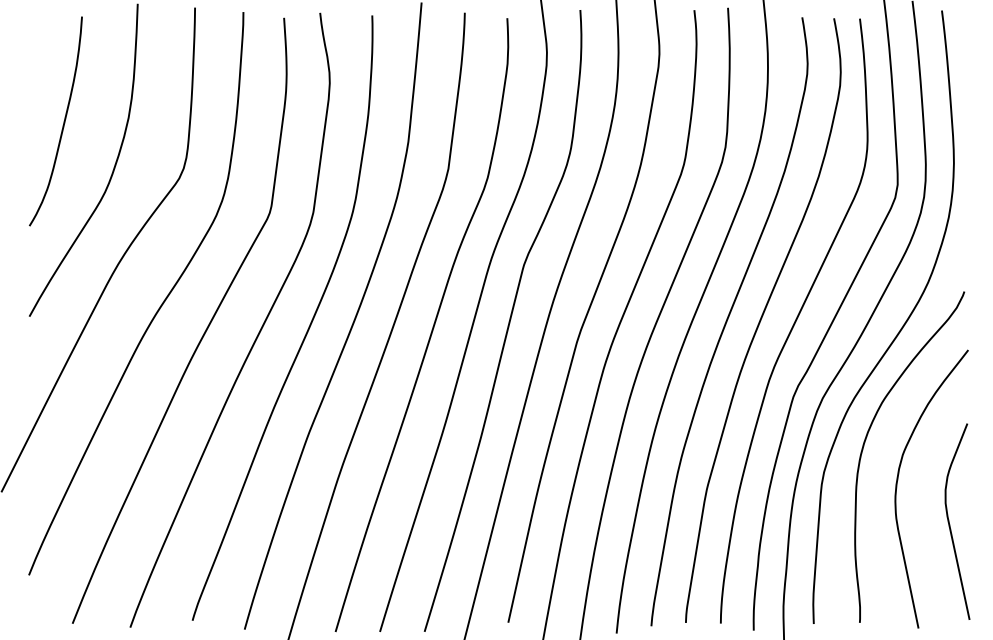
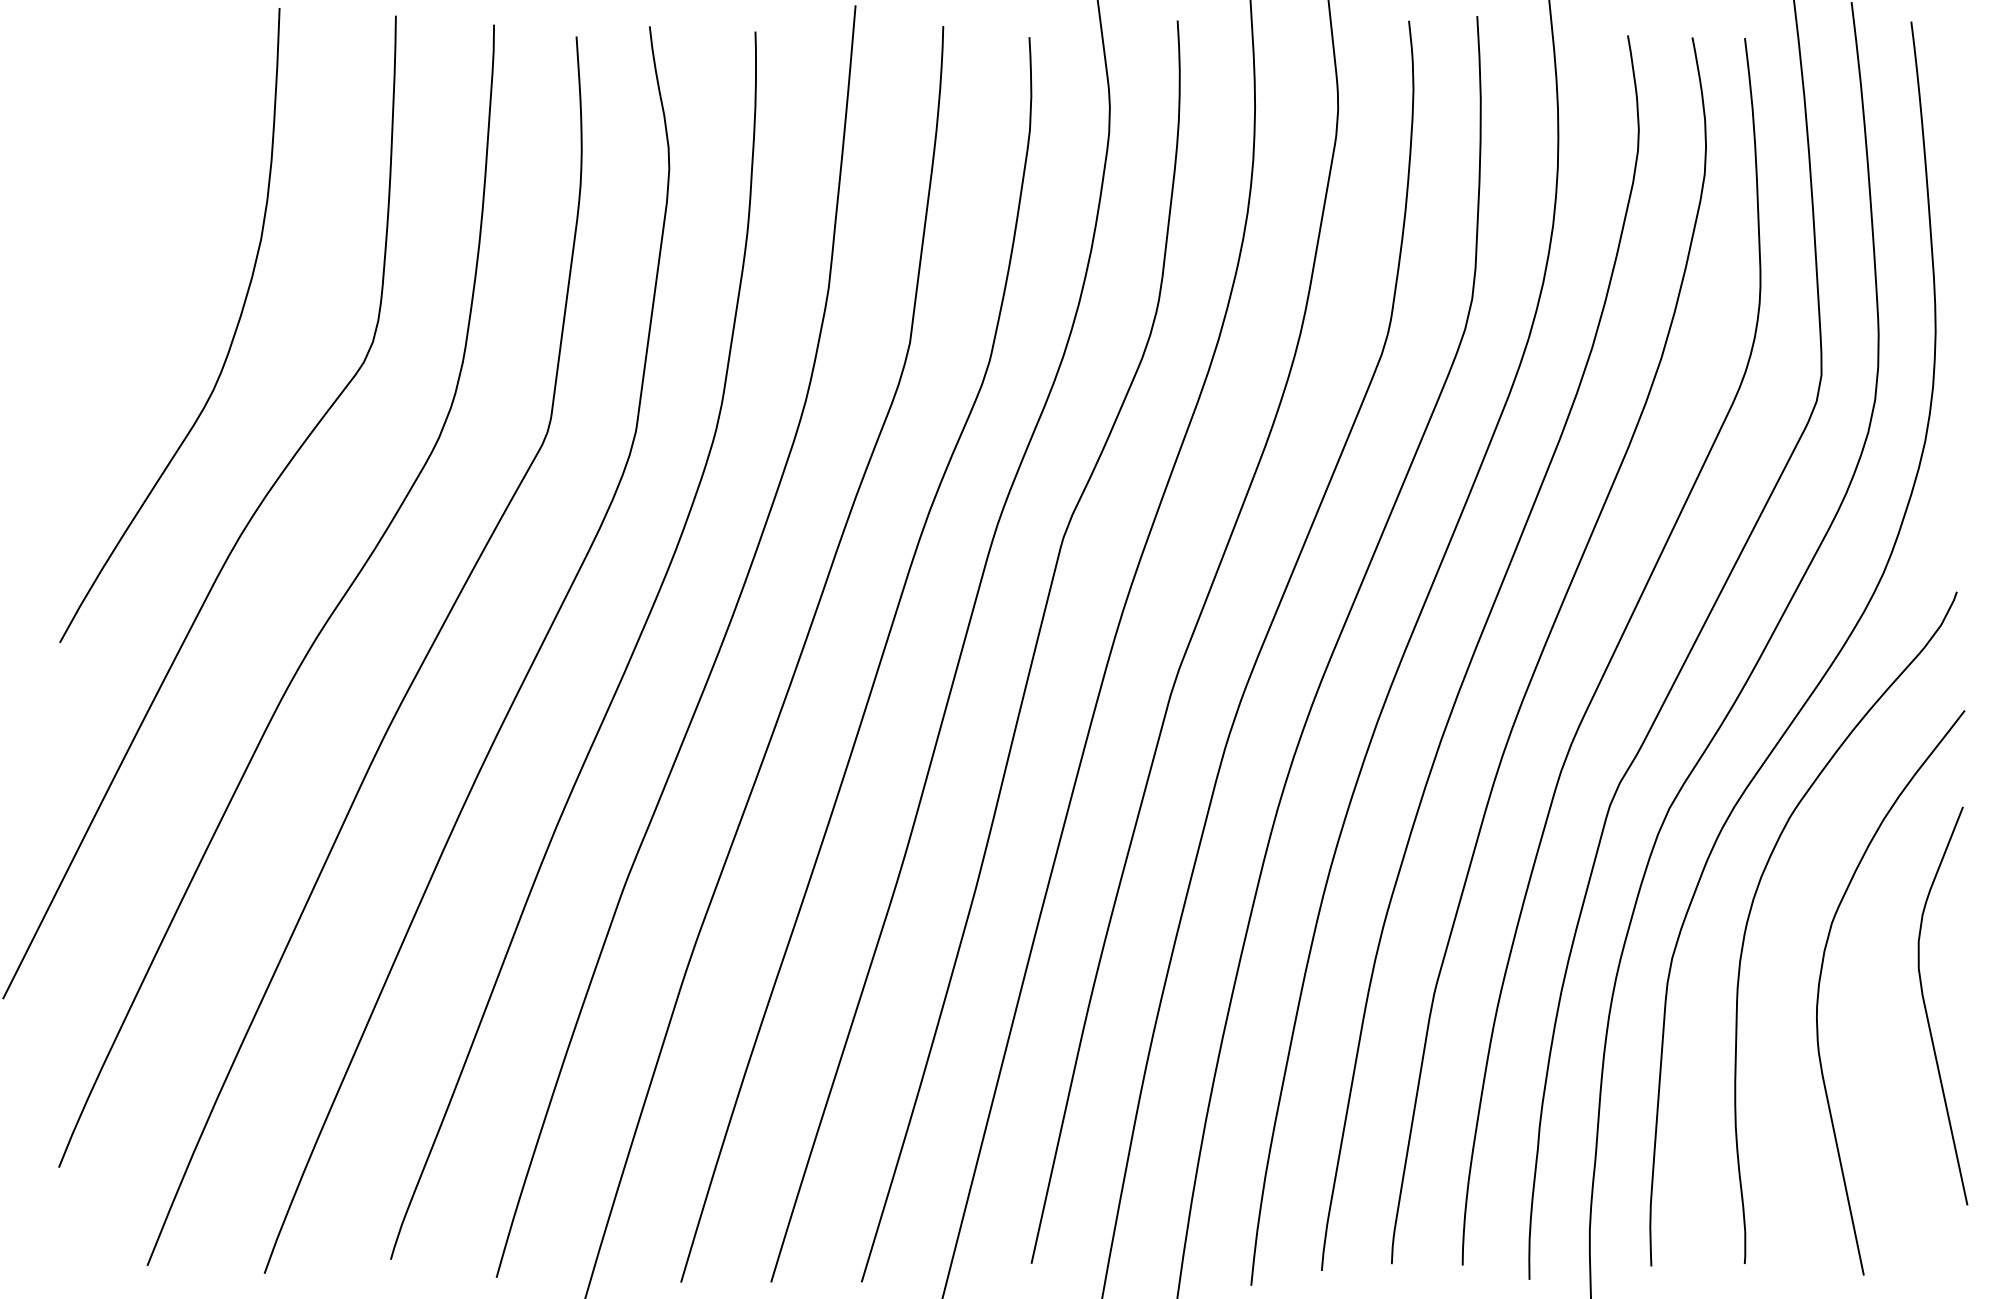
curve: (63, 121) -> (128, 246), removed
curve: (950, 524) -> (1928, 1011), moved

